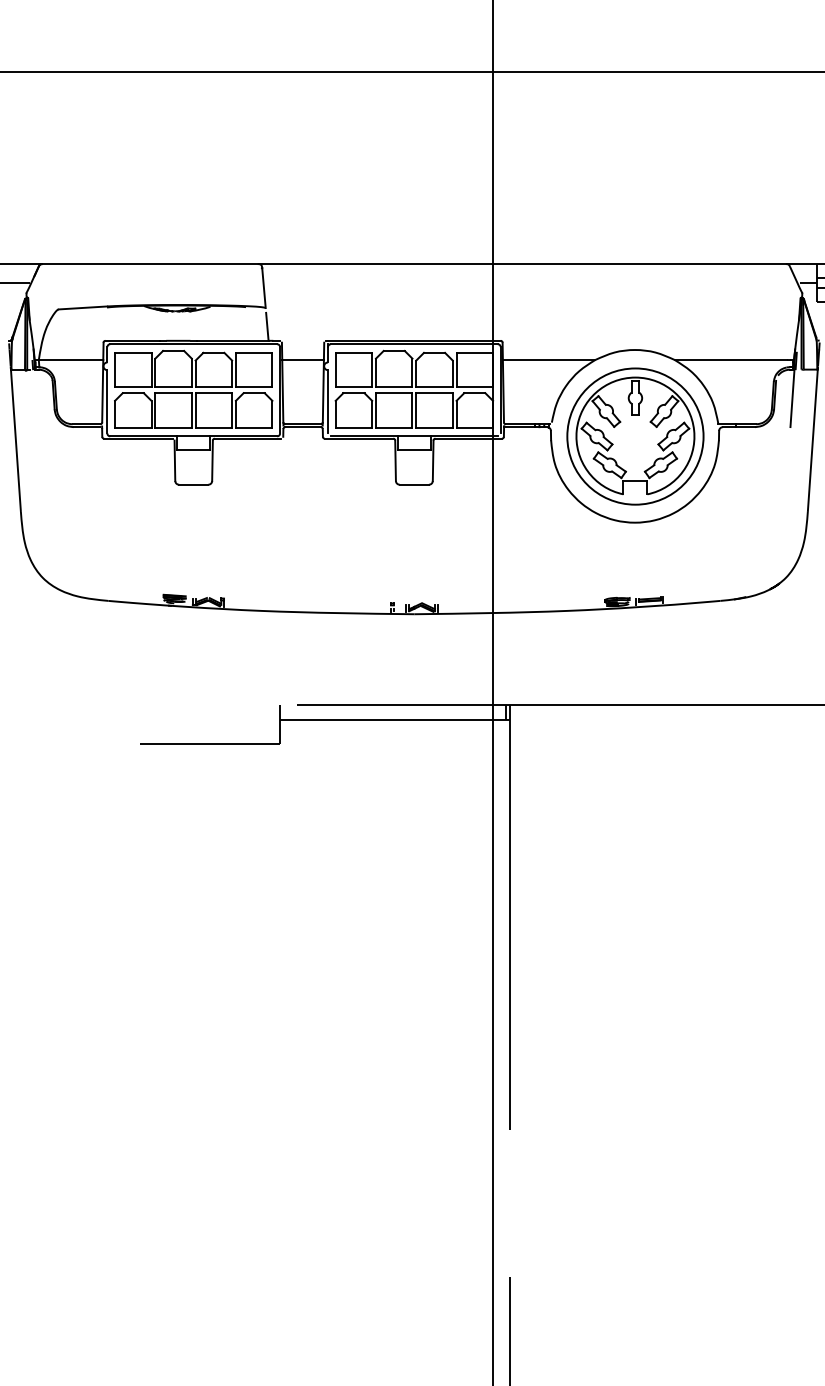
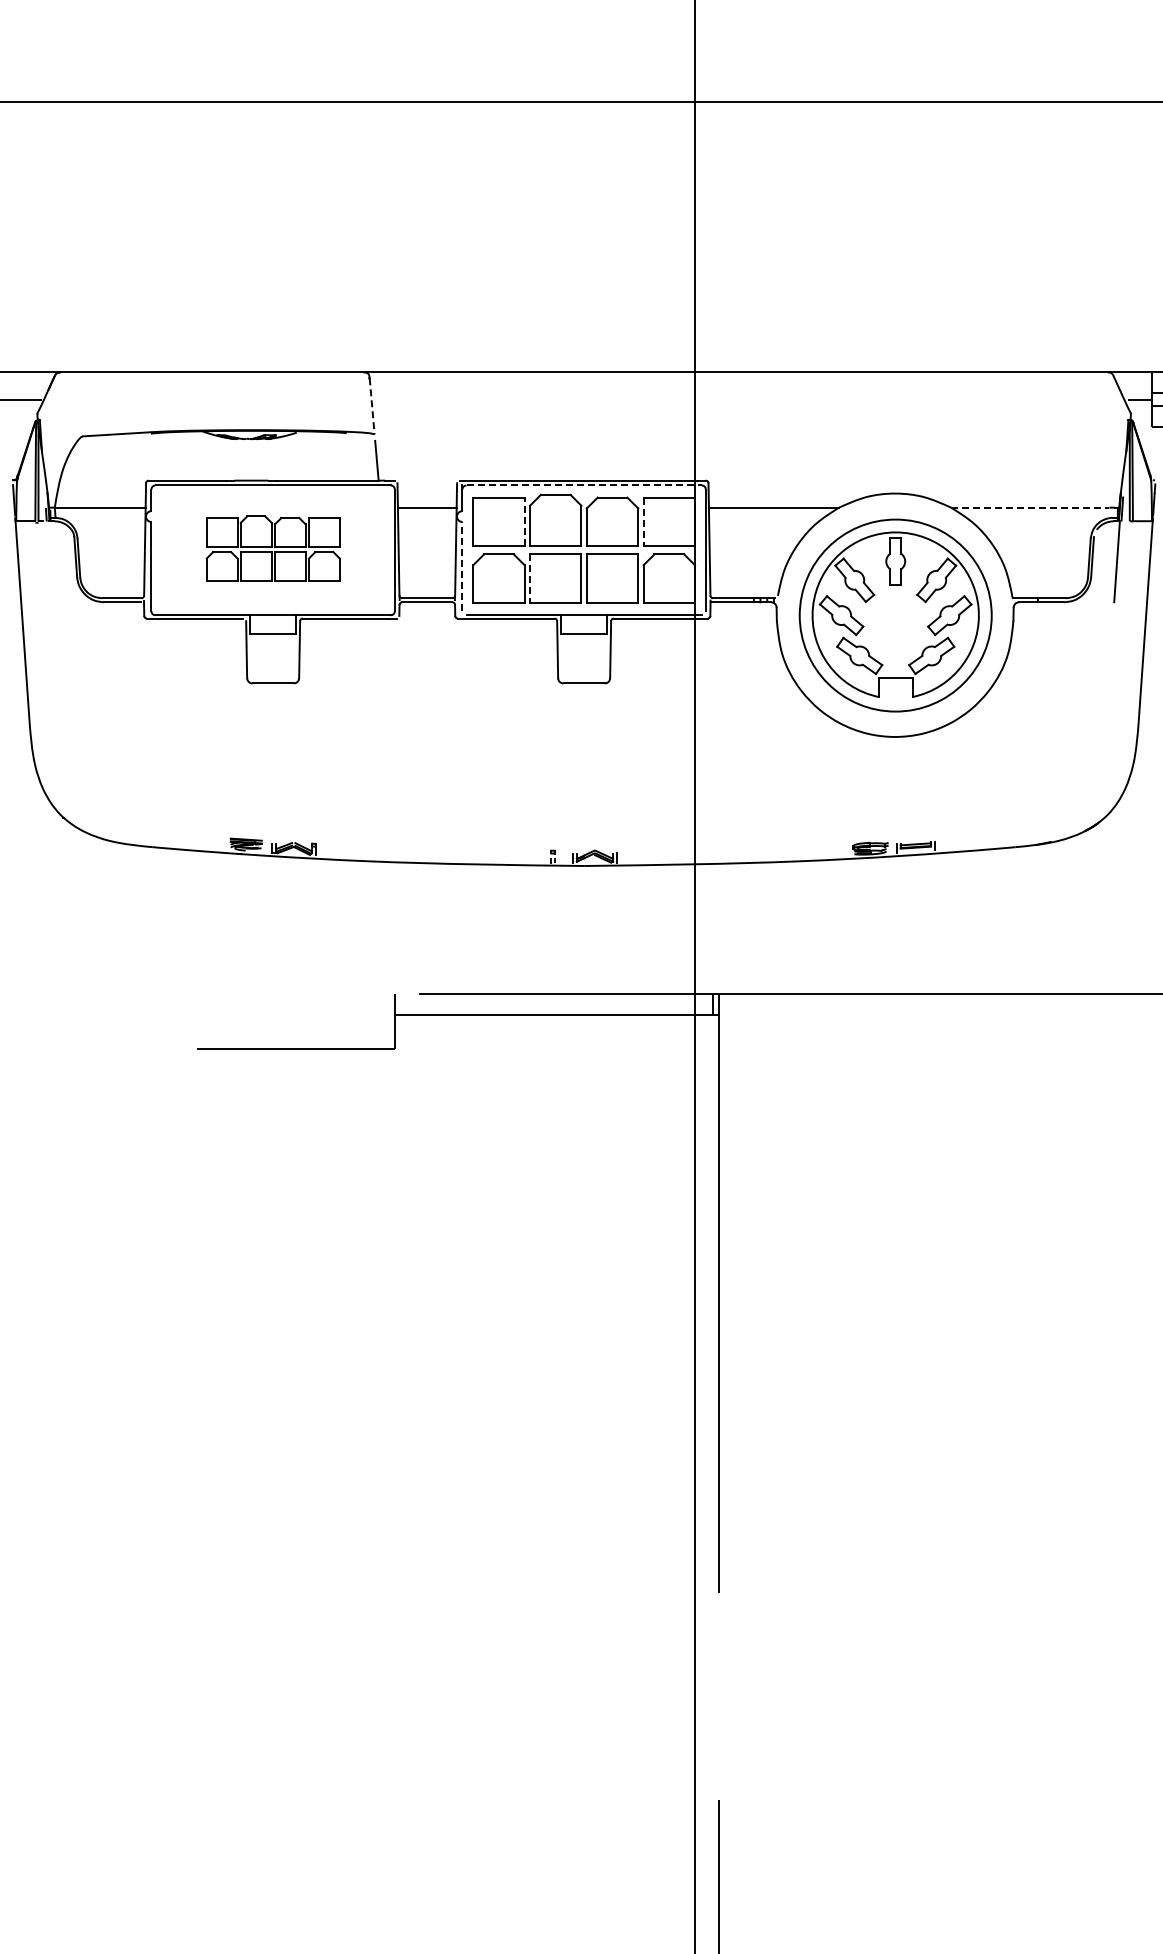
line: (264, 288) -> (372, 406), solid -> dashed
line: (414, 344) -> (584, 485), solid -> dashed
line: (731, 359) -> (1030, 507), solid -> dashed
line: (372, 369) -> (524, 521), solid -> dashed
line: (456, 370) -> (643, 522), solid -> dashed
part: (193, 388) -> (273, 548), size x0.6
line: (328, 401) -> (462, 566), solid -> dashed
line: (376, 410) -> (530, 579), solid -> dashed

